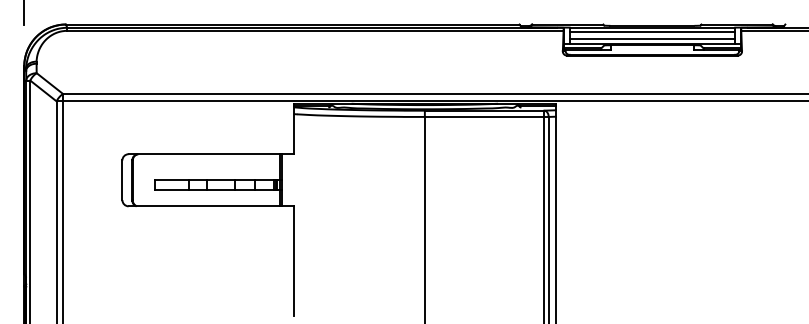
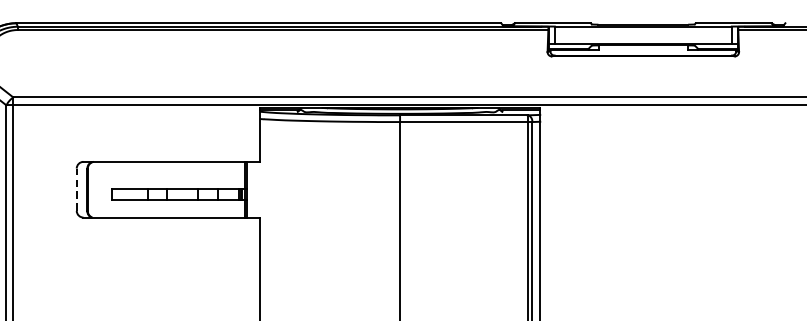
line: (652, 32) -> (643, 31), removed
line: (652, 38) -> (643, 38), removed
line: (122, 180) -> (76, 189), solid -> dashed

